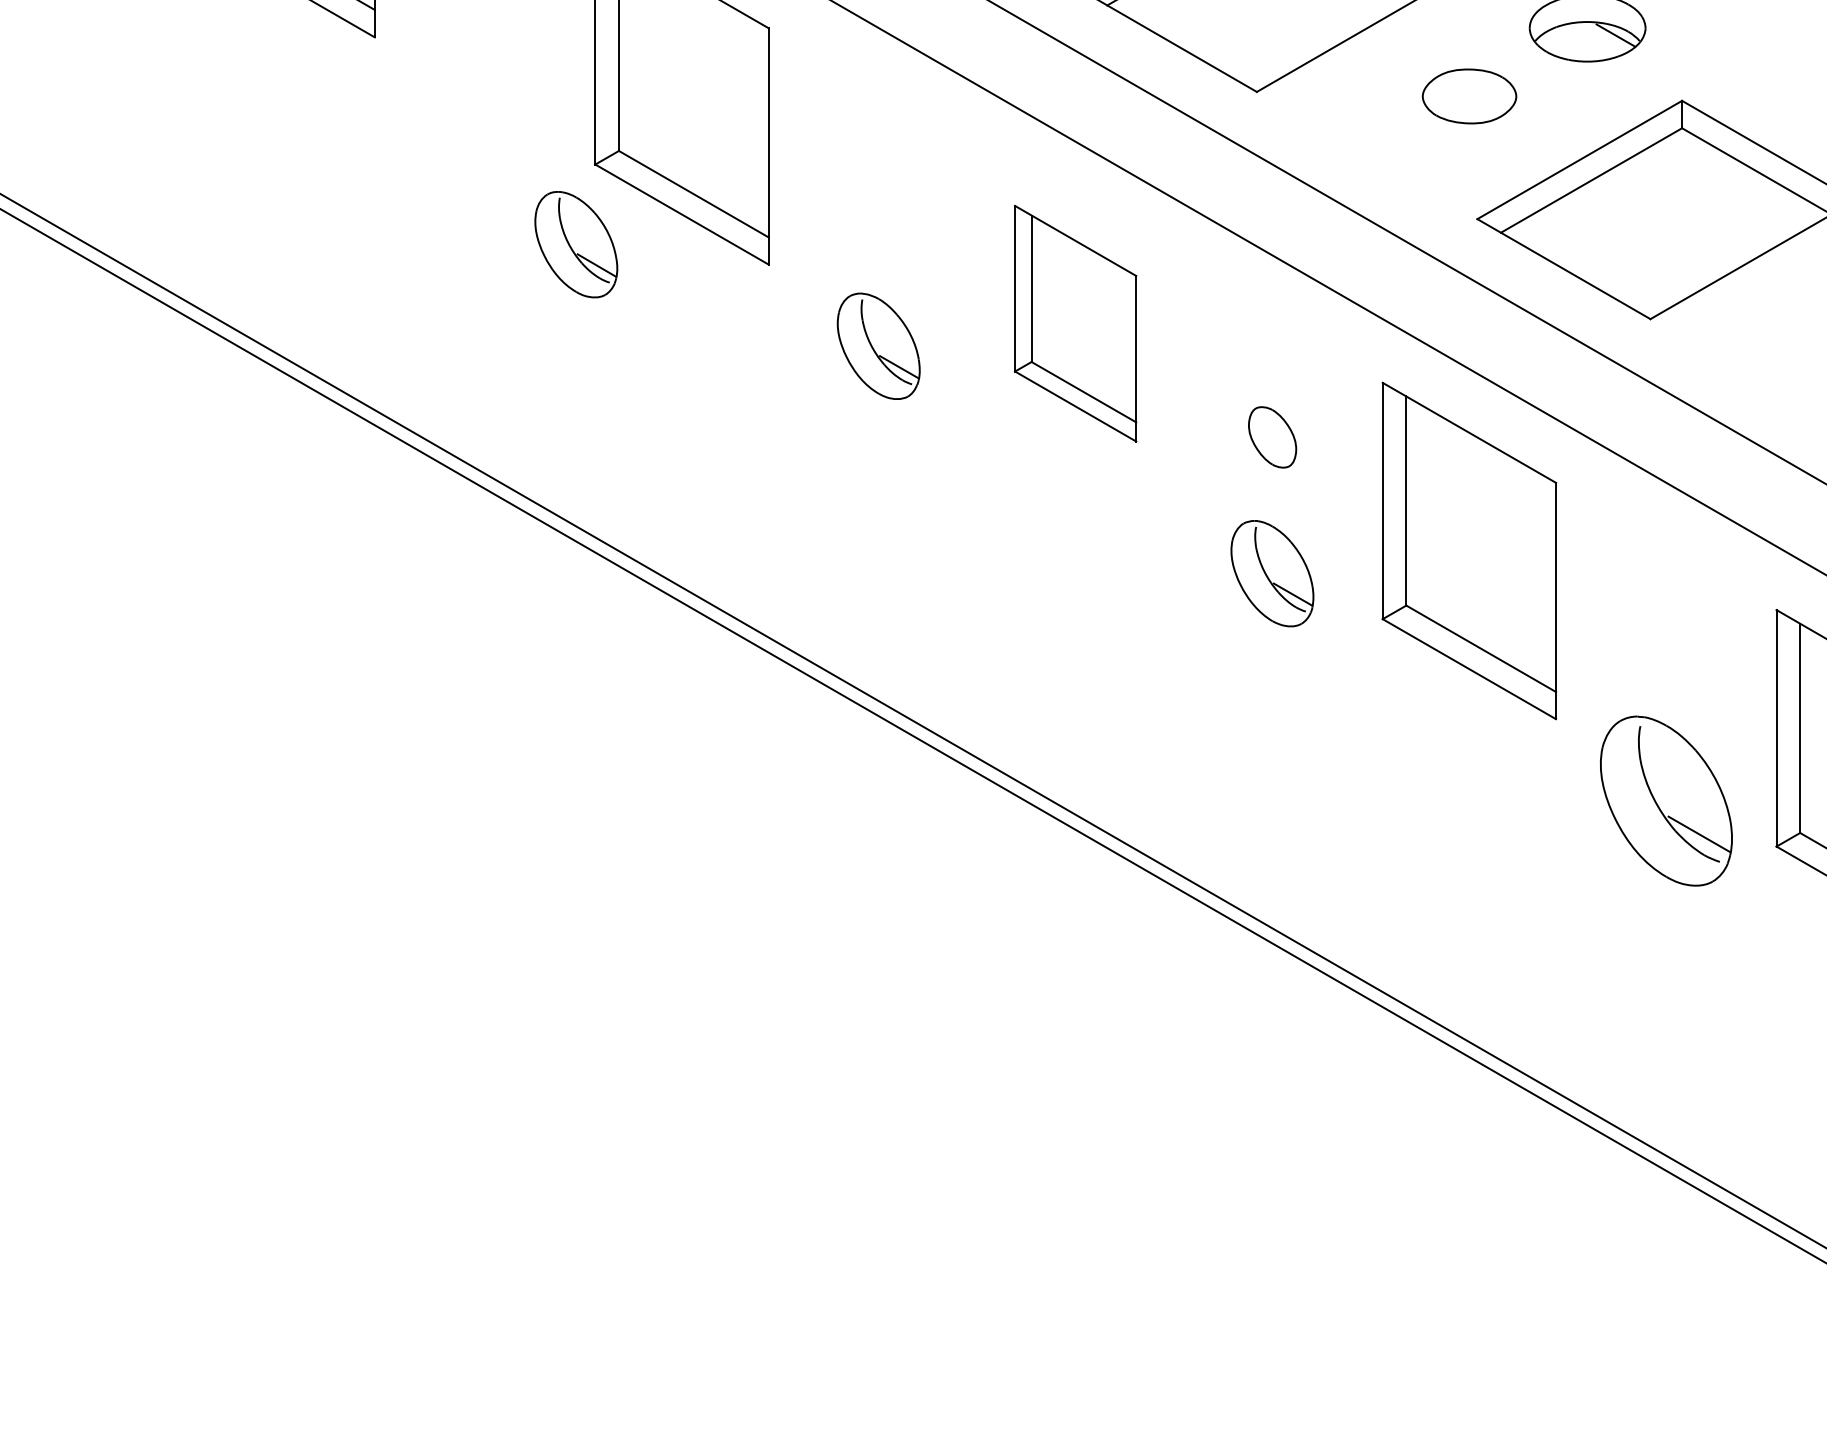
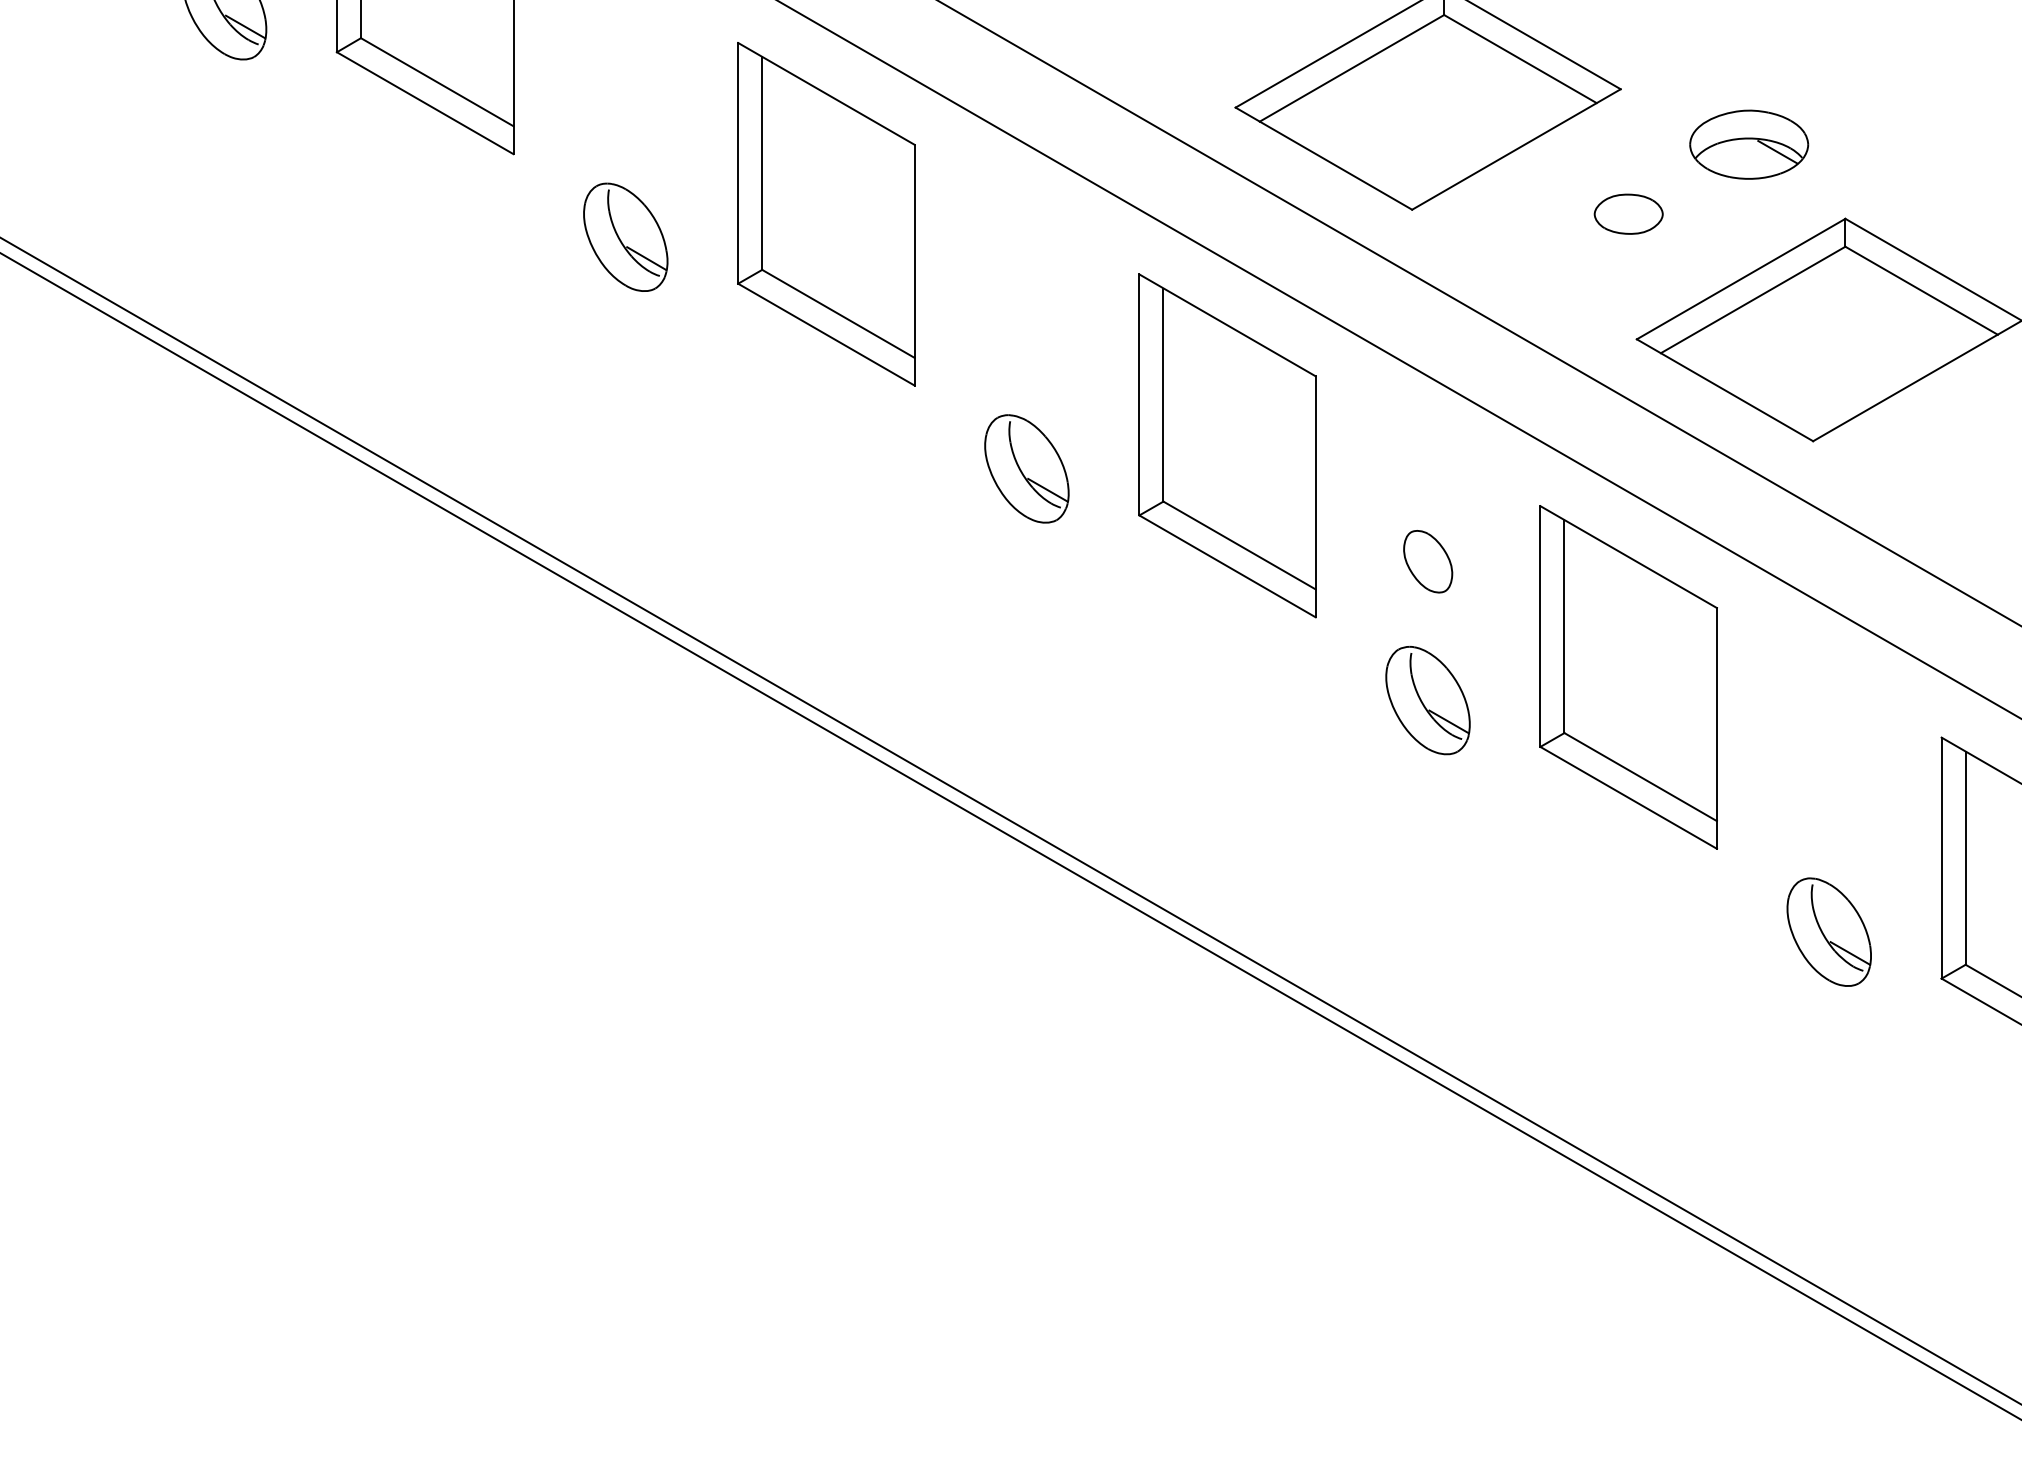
part: (1469, 95) -> (1628, 213), size x0.71
part: (576, 243) -> (625, 236), moved
part: (1075, 323) -> (1227, 445), size x1.43
part: (1665, 800) -> (1828, 931), size x0.62

